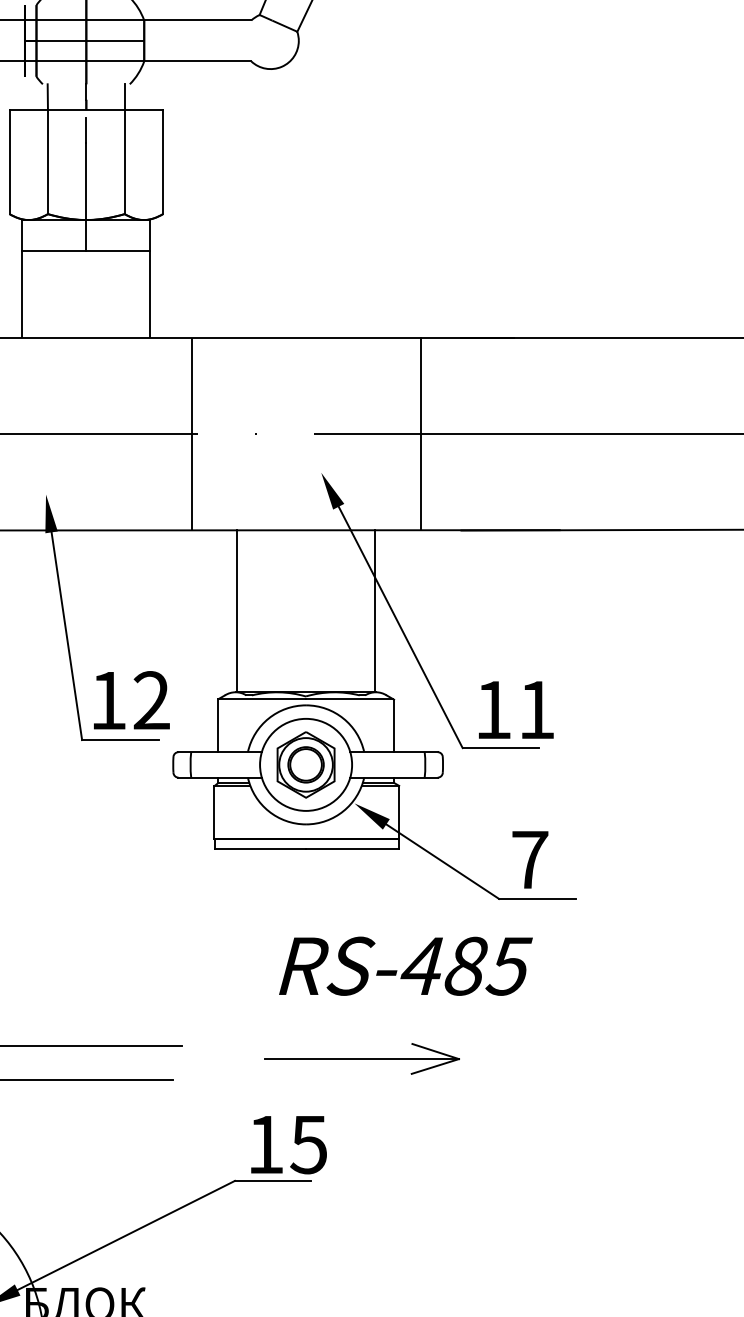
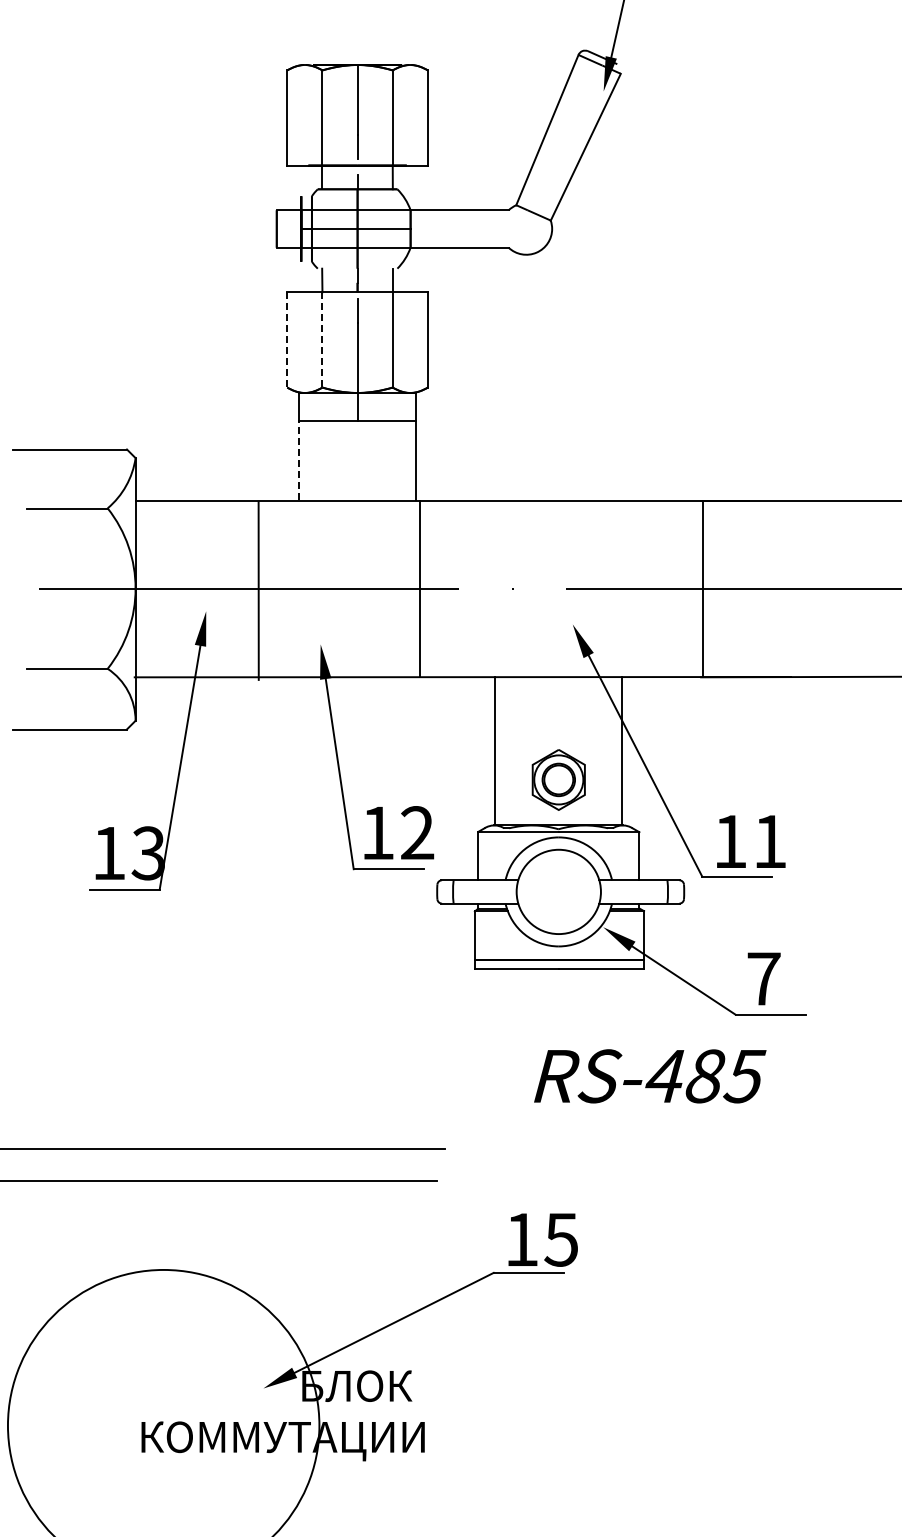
line: (9, 161) -> (287, 339), solid -> dashed
line: (48, 161) -> (322, 339), solid -> dashed
line: (22, 293) -> (299, 460), solid -> dashed
line: (421, 433) -> (703, 588), moved
line: (191, 434) -> (419, 589), moved
part: (305, 764) -> (558, 779), moved
part: (361, 1058) -> (609, 1160), removed

